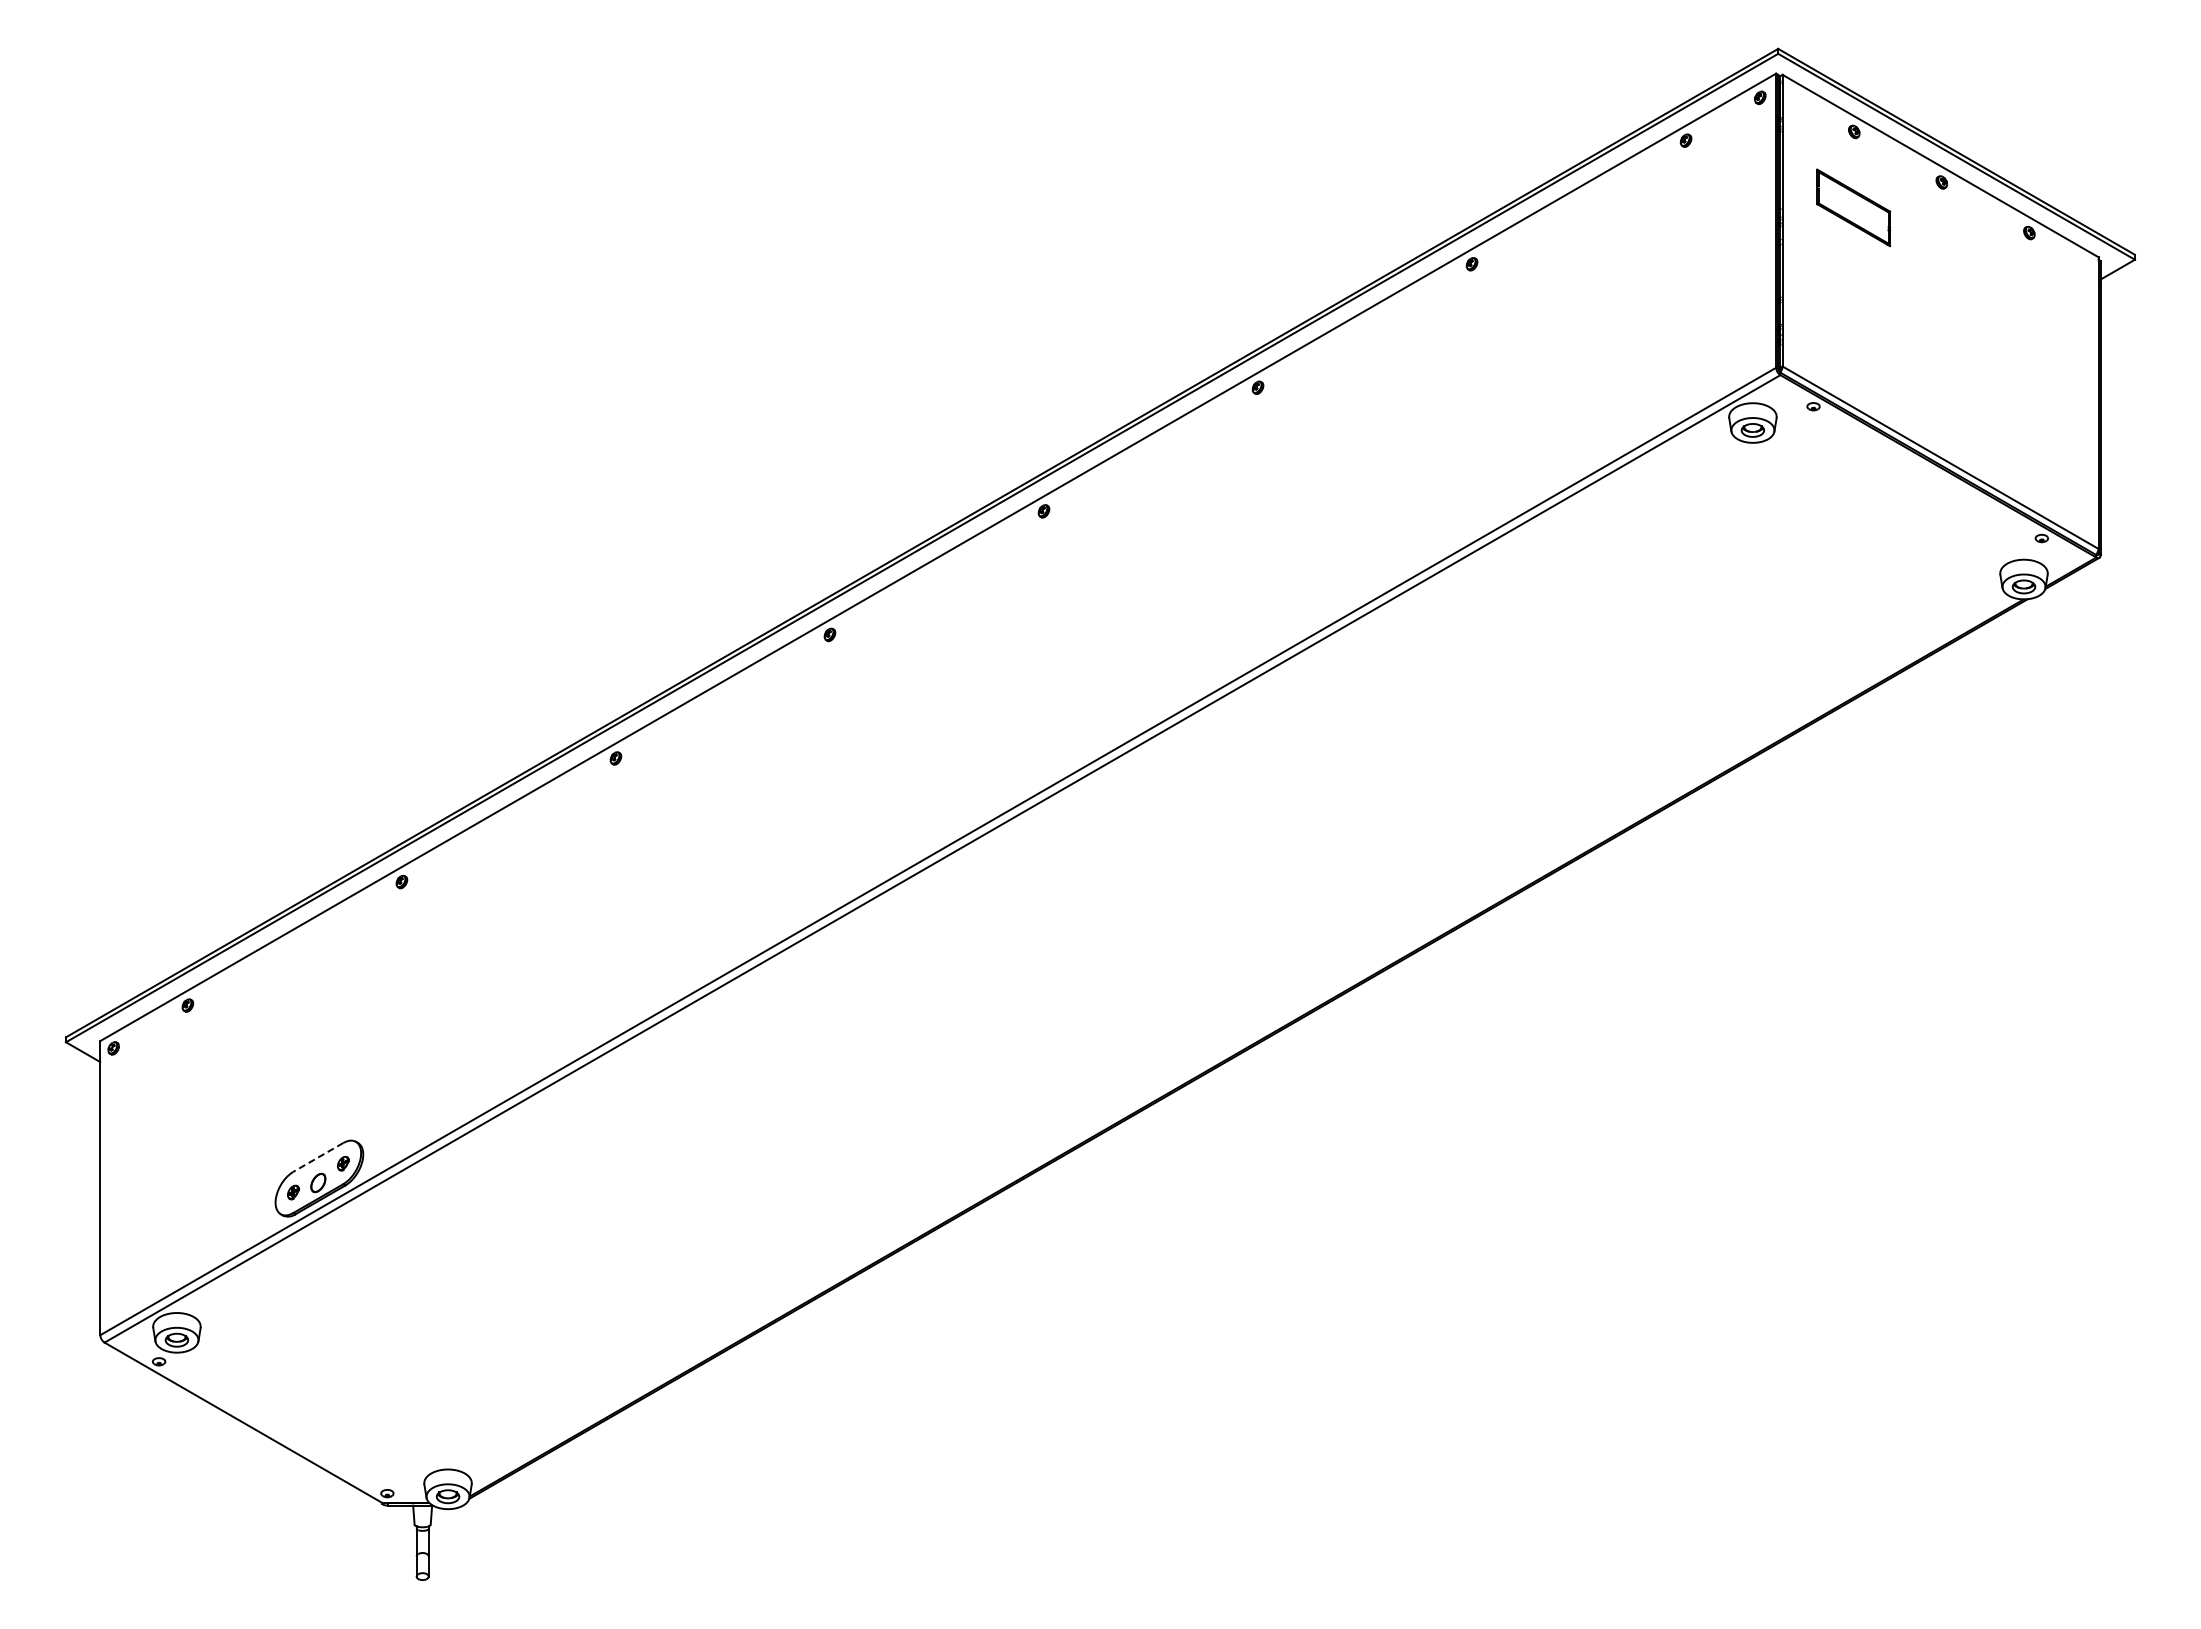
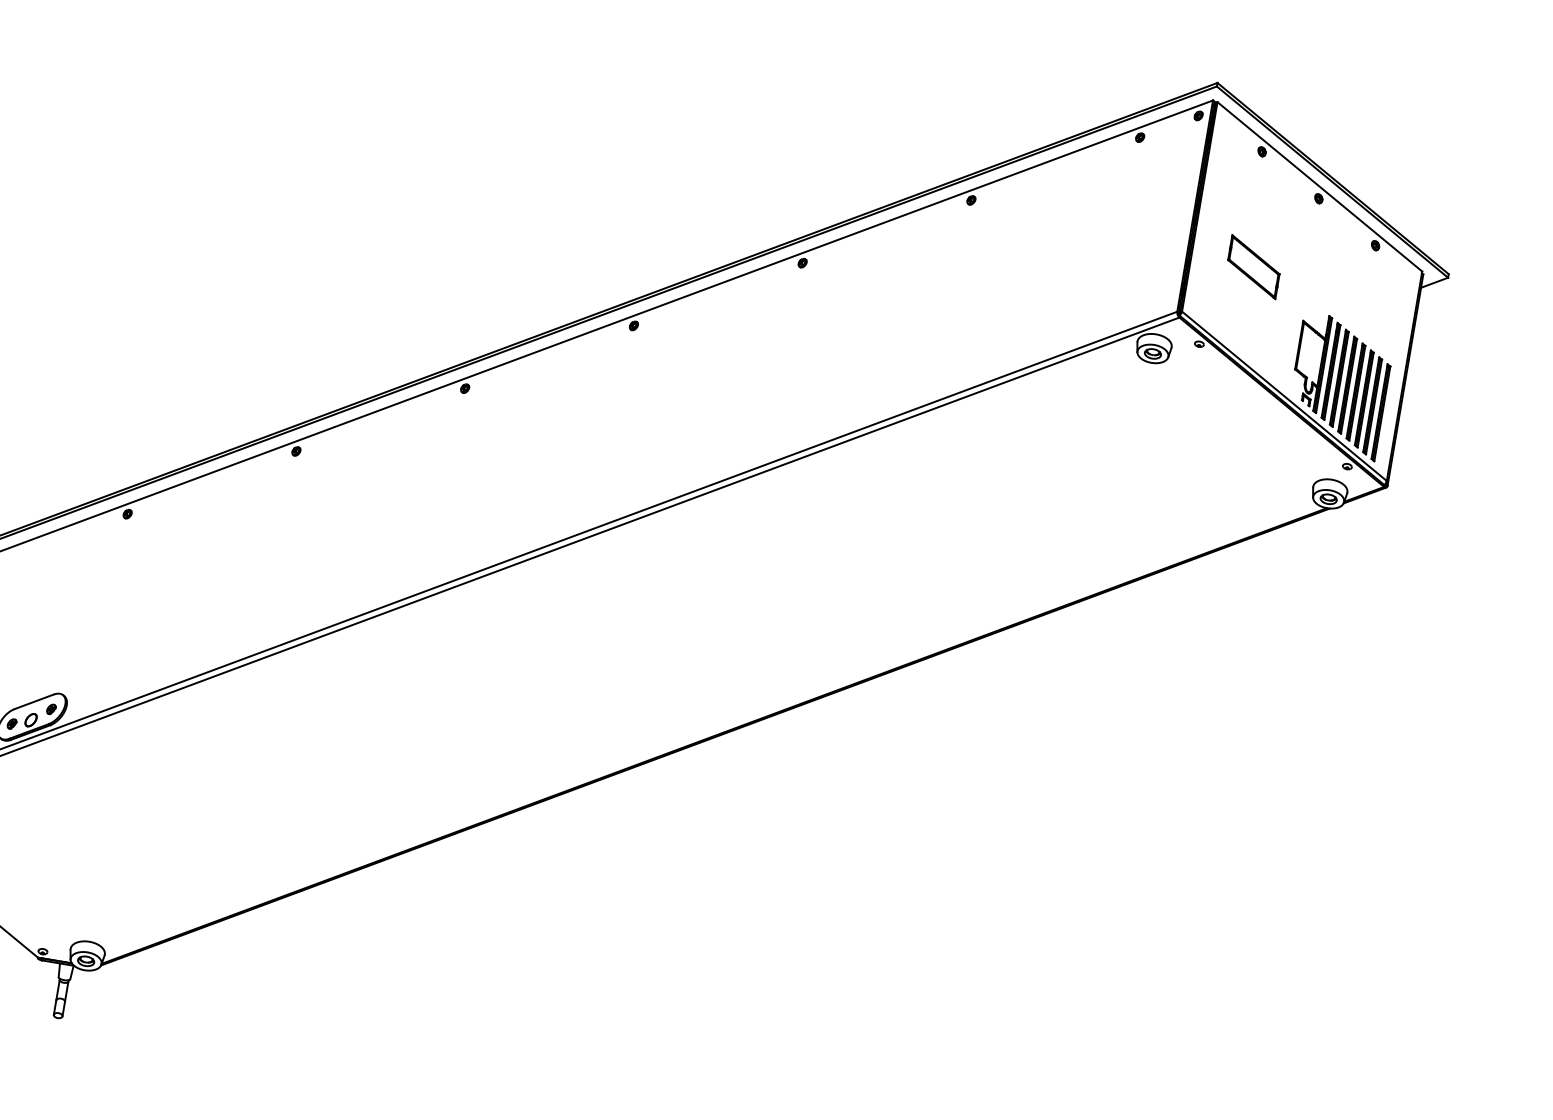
part: (1853, 207) -> (1253, 266), moved
part: (2012, 431) -> (1339, 386), added
line: (318, 1157) -> (34, 701), dashed -> solid

